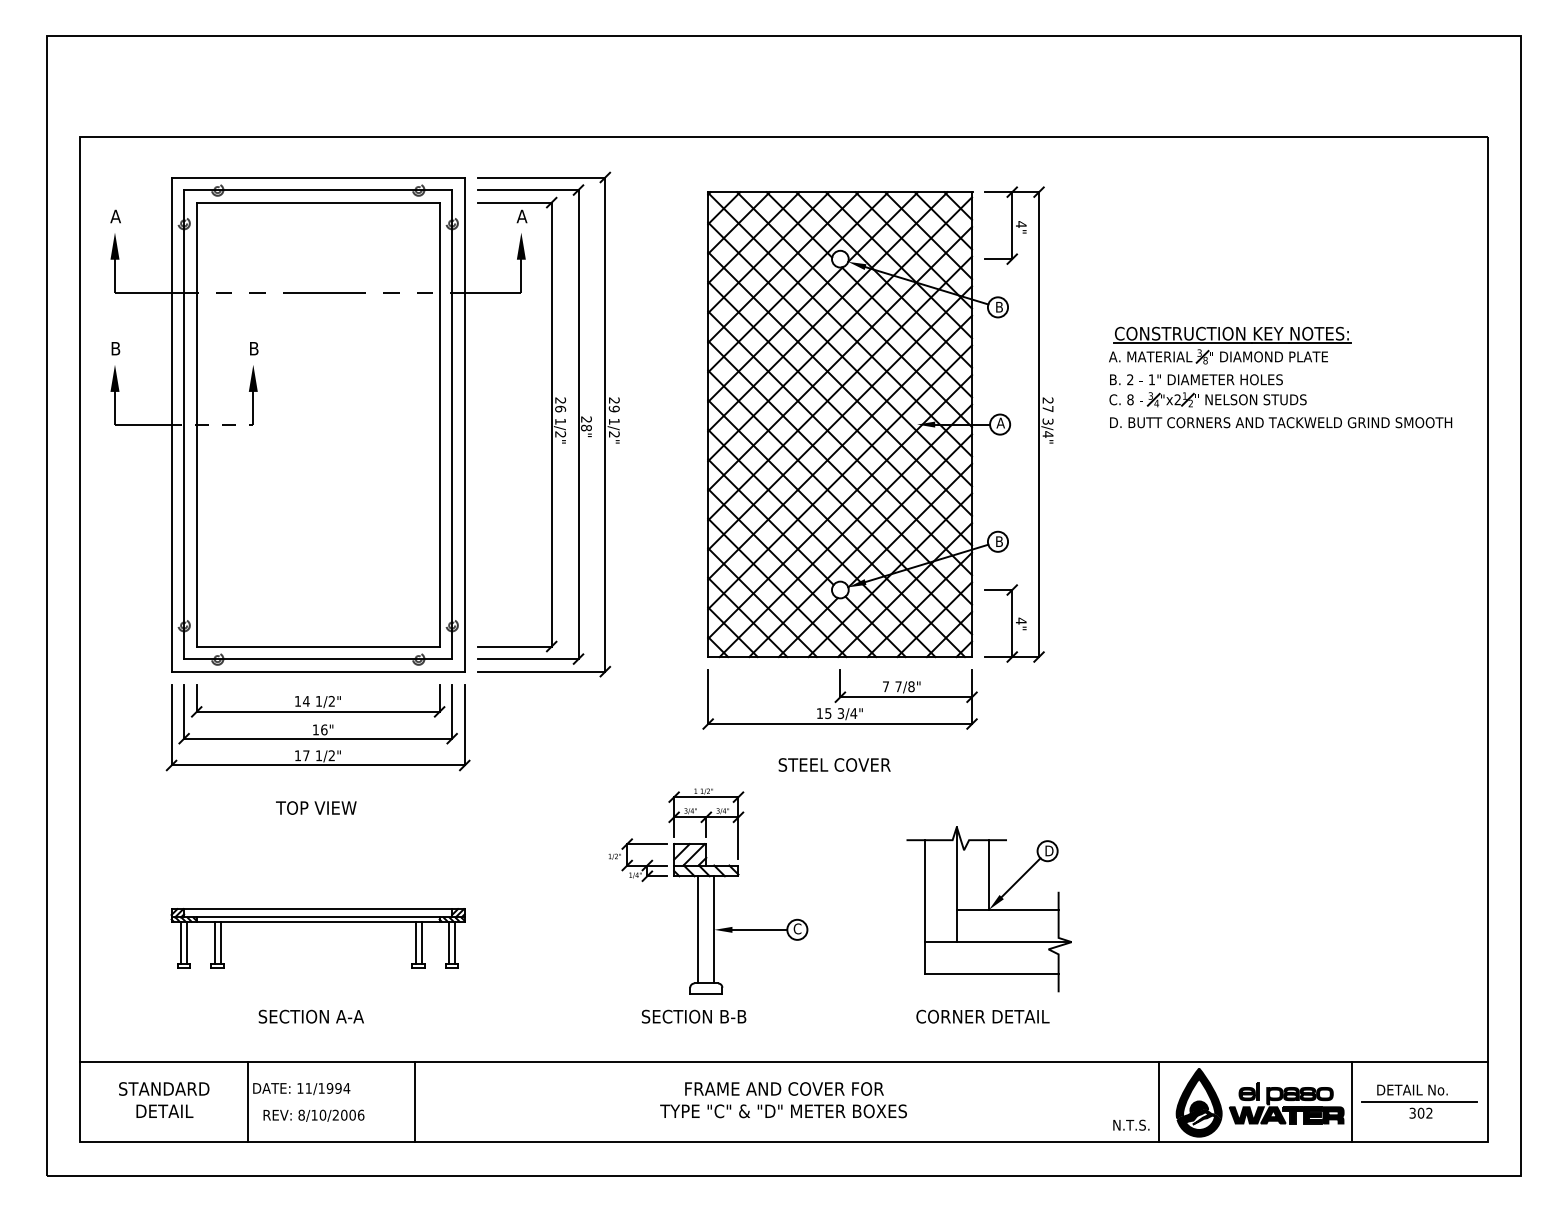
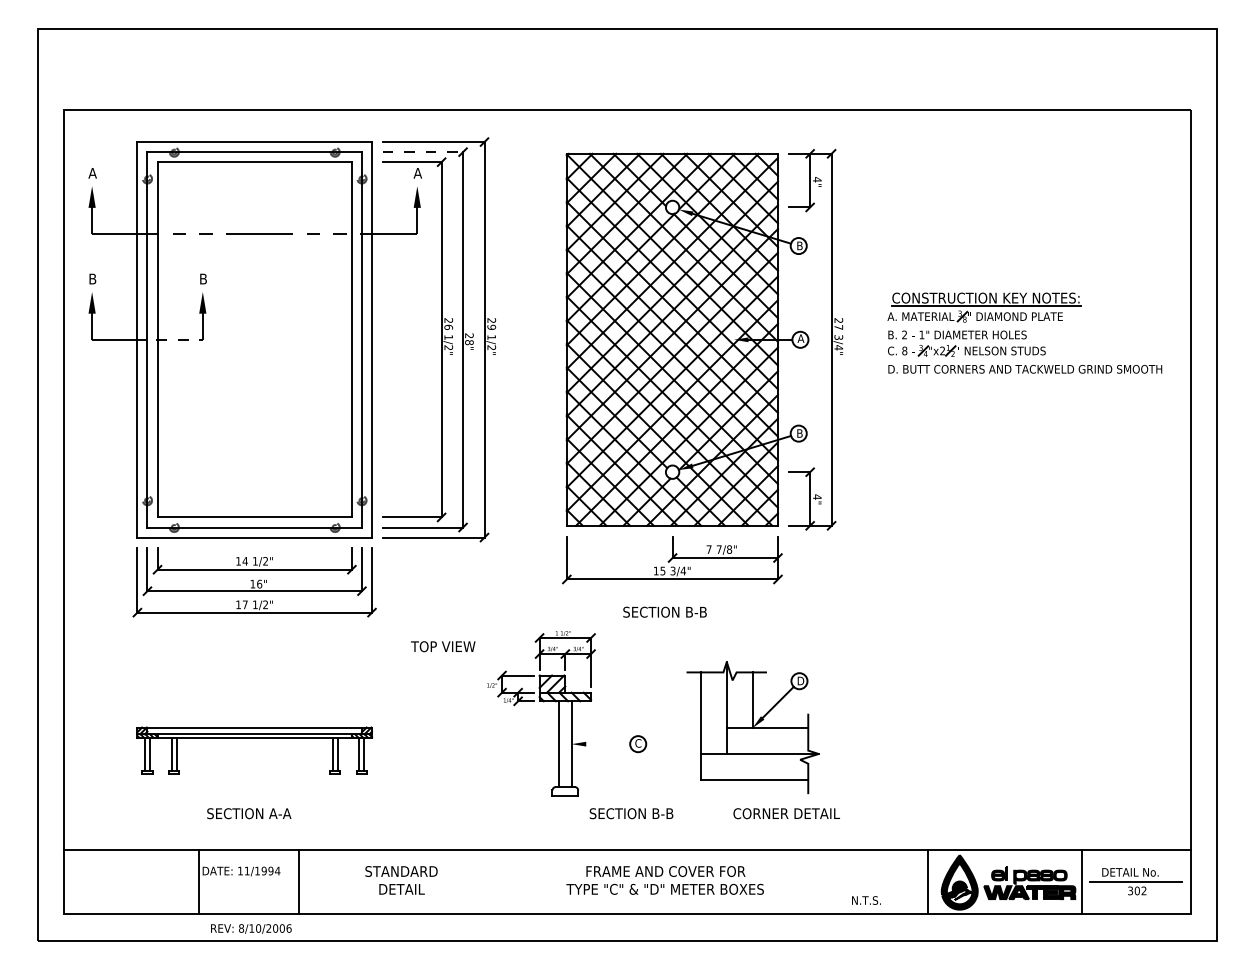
line: (529, 190) -> (423, 152), solid -> dashed
part: (1280, 376) -> (1024, 332), moved
text: (838, 764) -> (671, 611), STEEL COVER -> SECTION B-B
text: (316, 807) -> (443, 646), moved
part: (988, 909) -> (752, 727), moved
line: (760, 930) -> (608, 744), removed
text: (694, 1016) -> (631, 813), moved
text: (164, 1100) -> (401, 880), moved
text: (782, 1100) -> (664, 880), moved
line: (415, 1101) -> (298, 881), moved
text: (314, 1115) -> (251, 928), moved
text: (1131, 1125) -> (866, 900), moved

